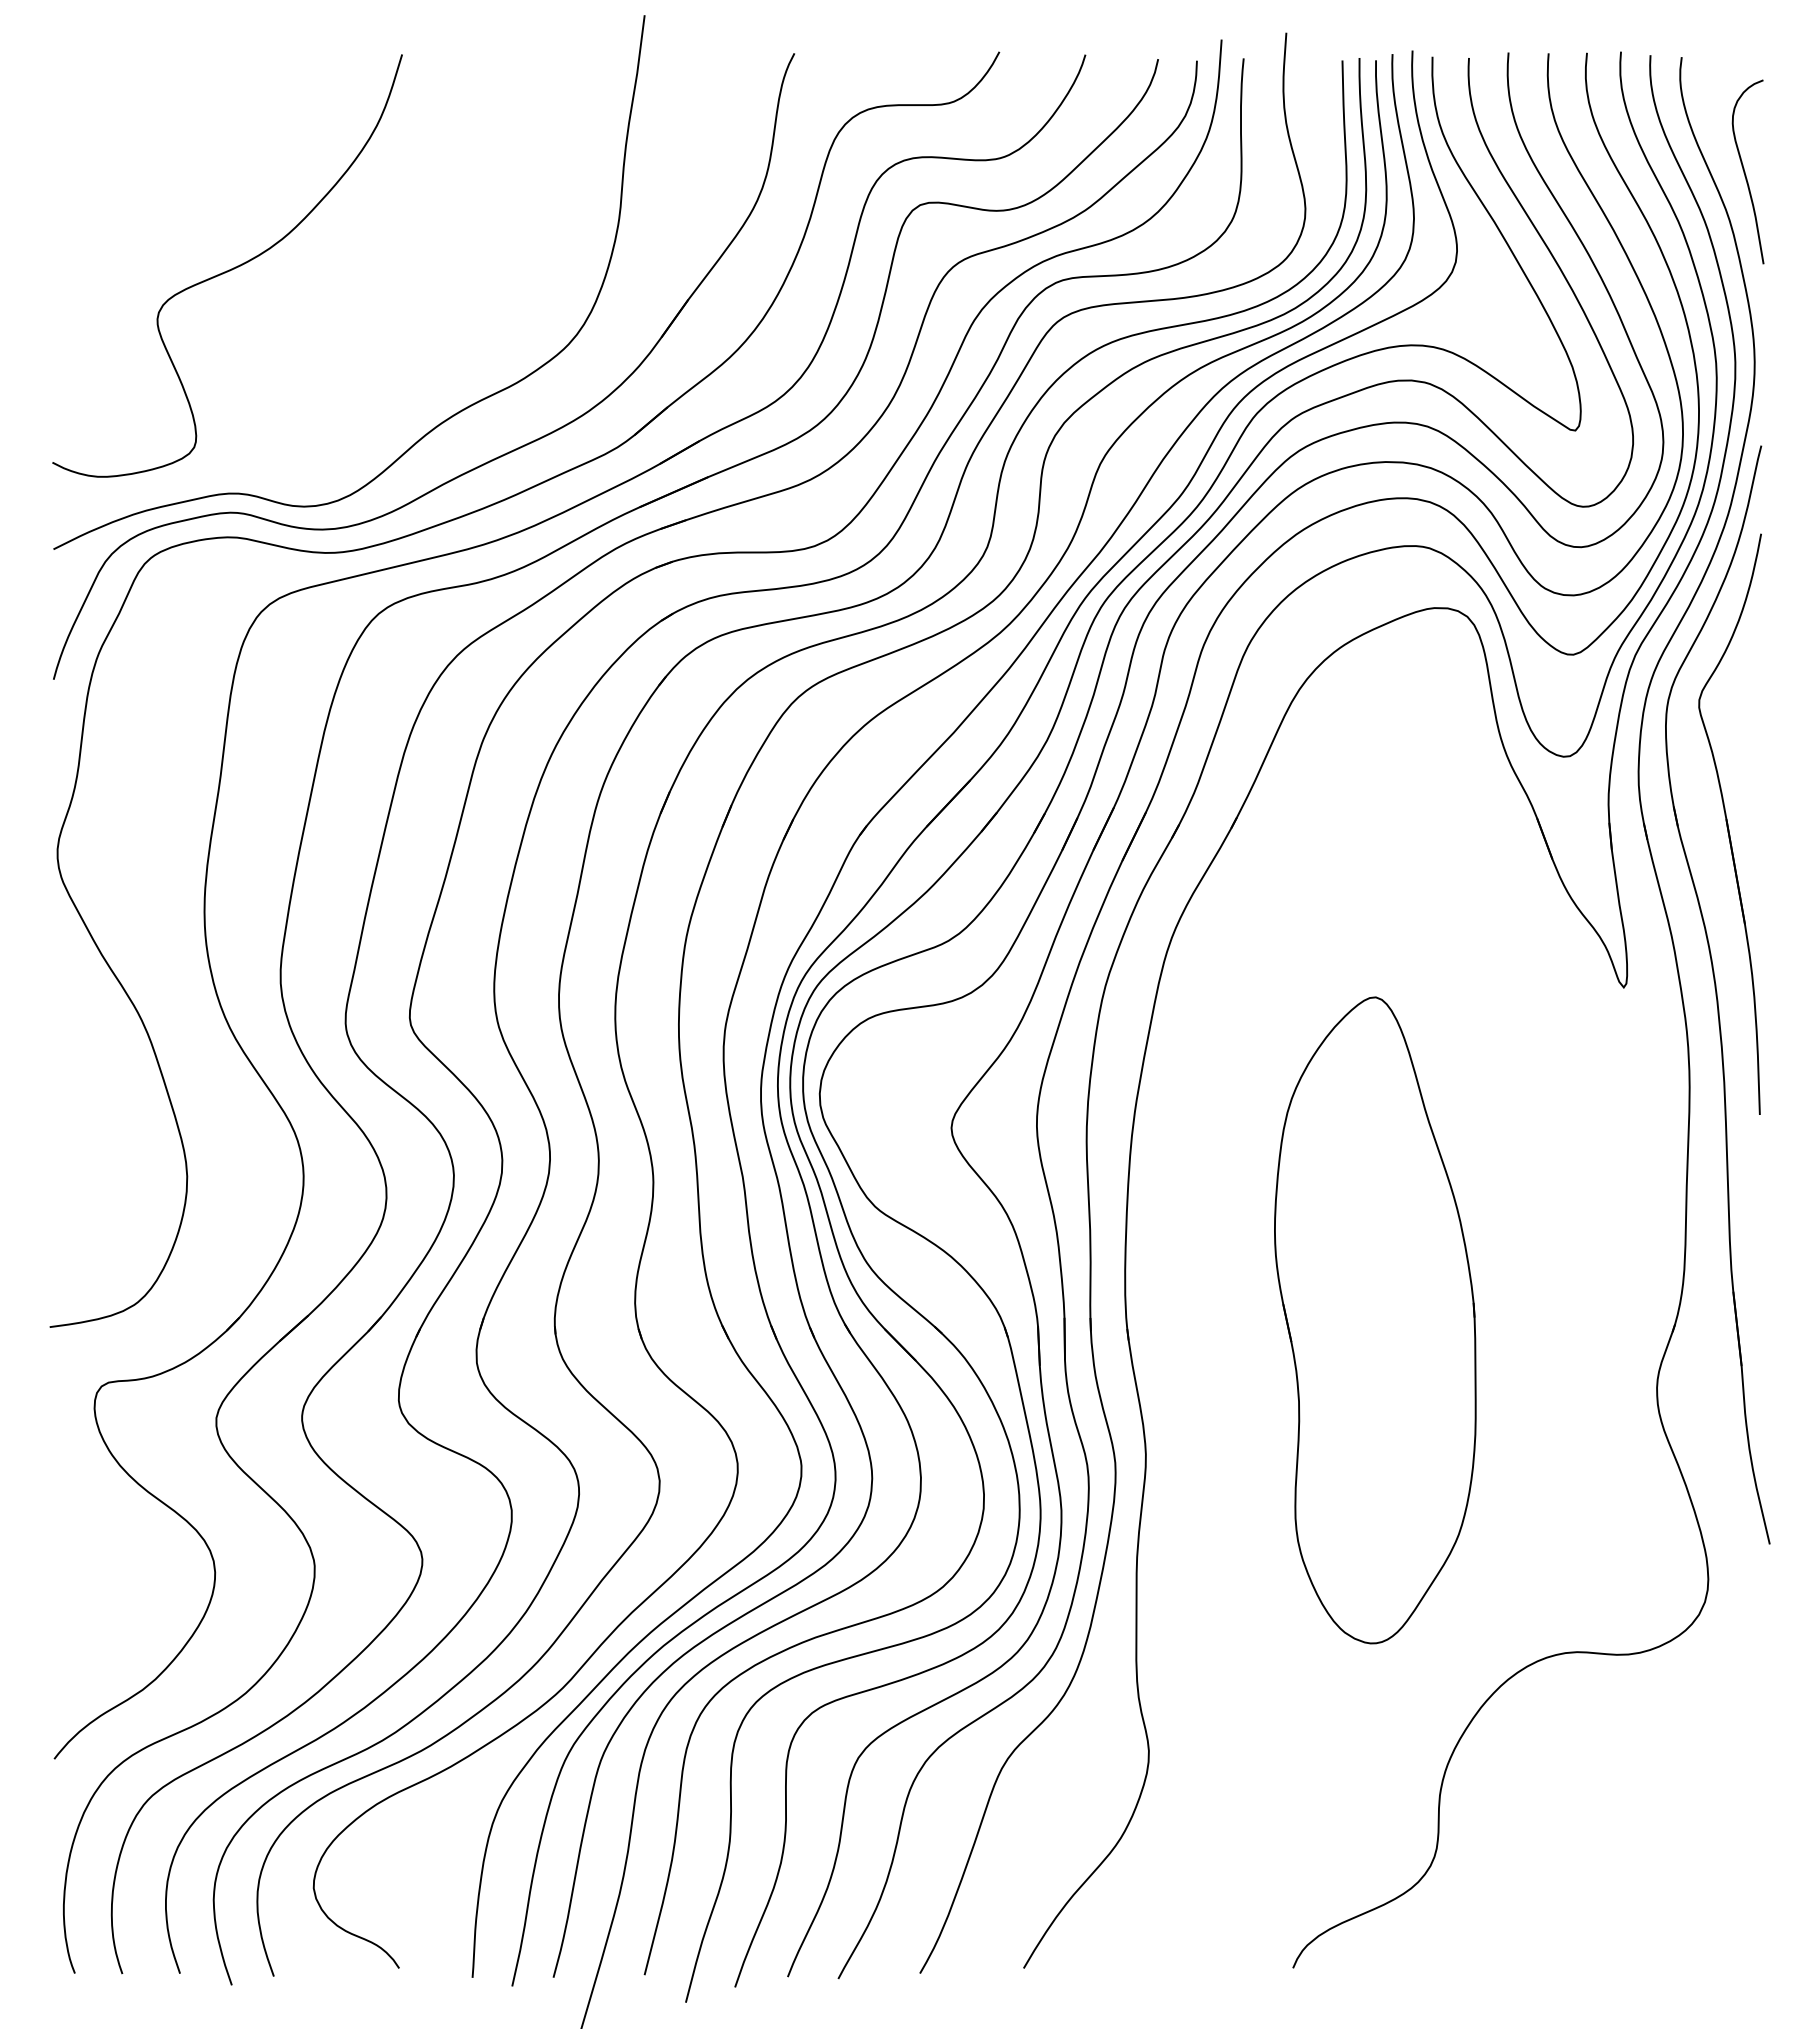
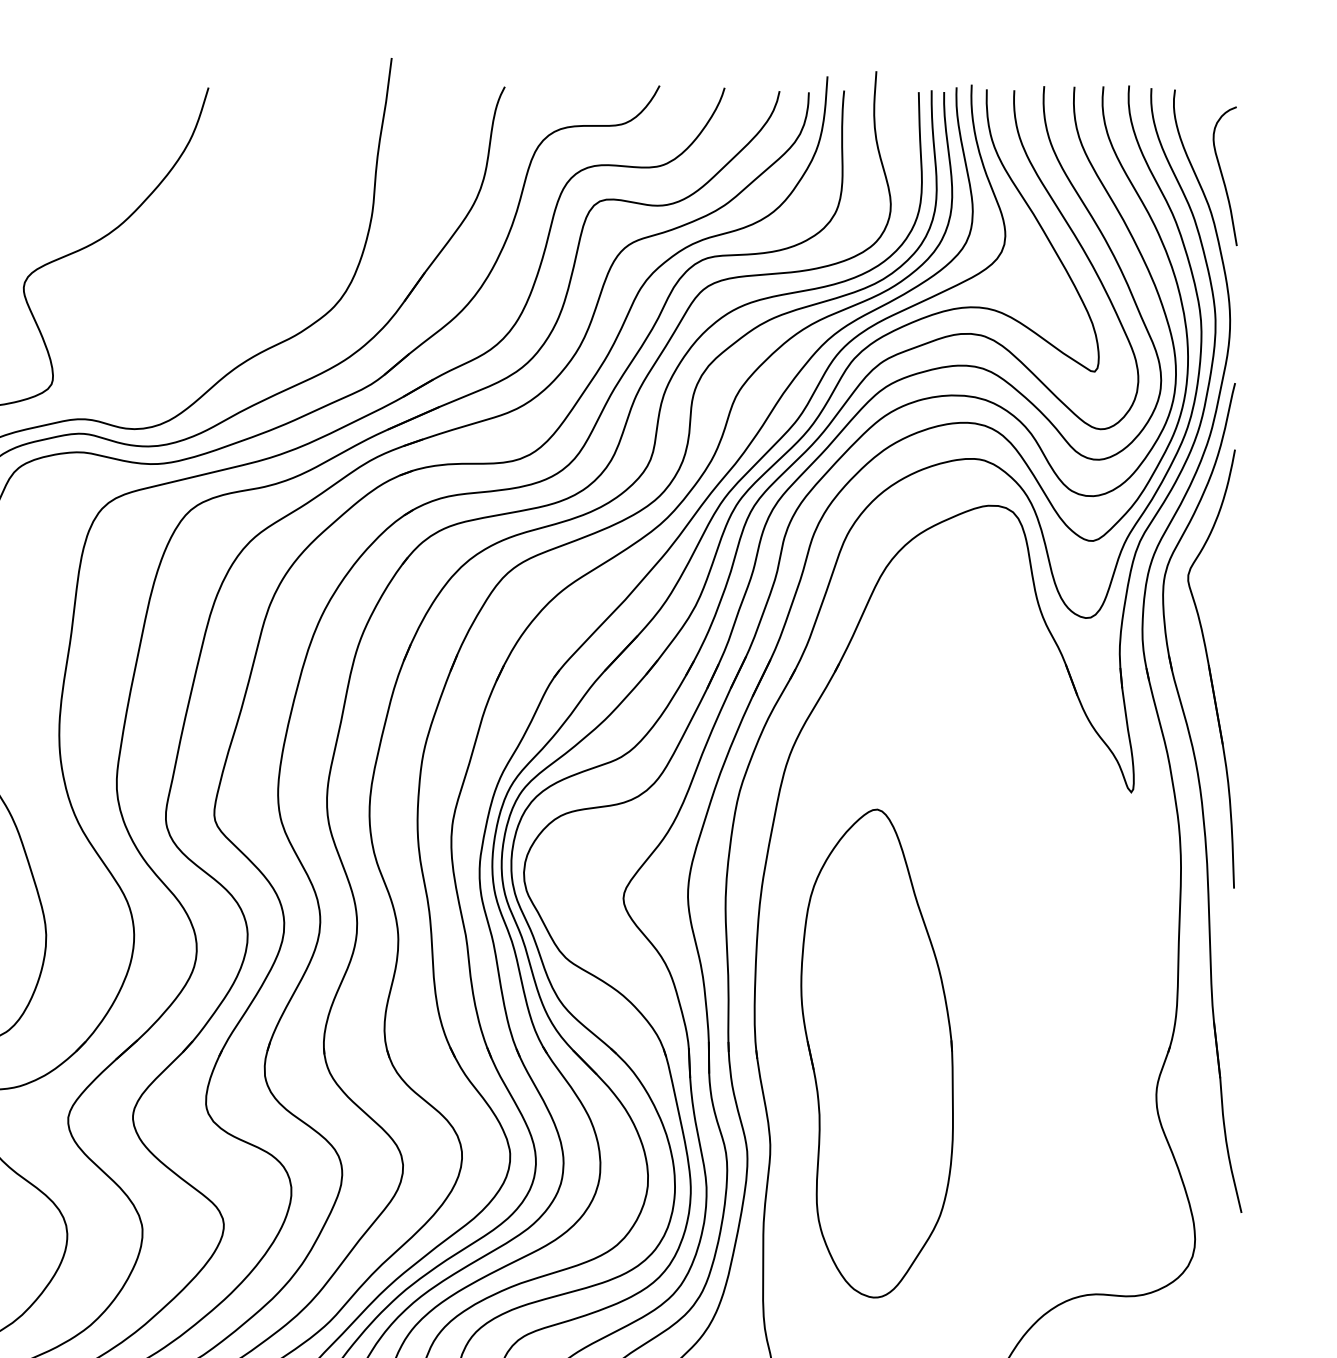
part: (1375, 1320) -> (877, 1053), moved

